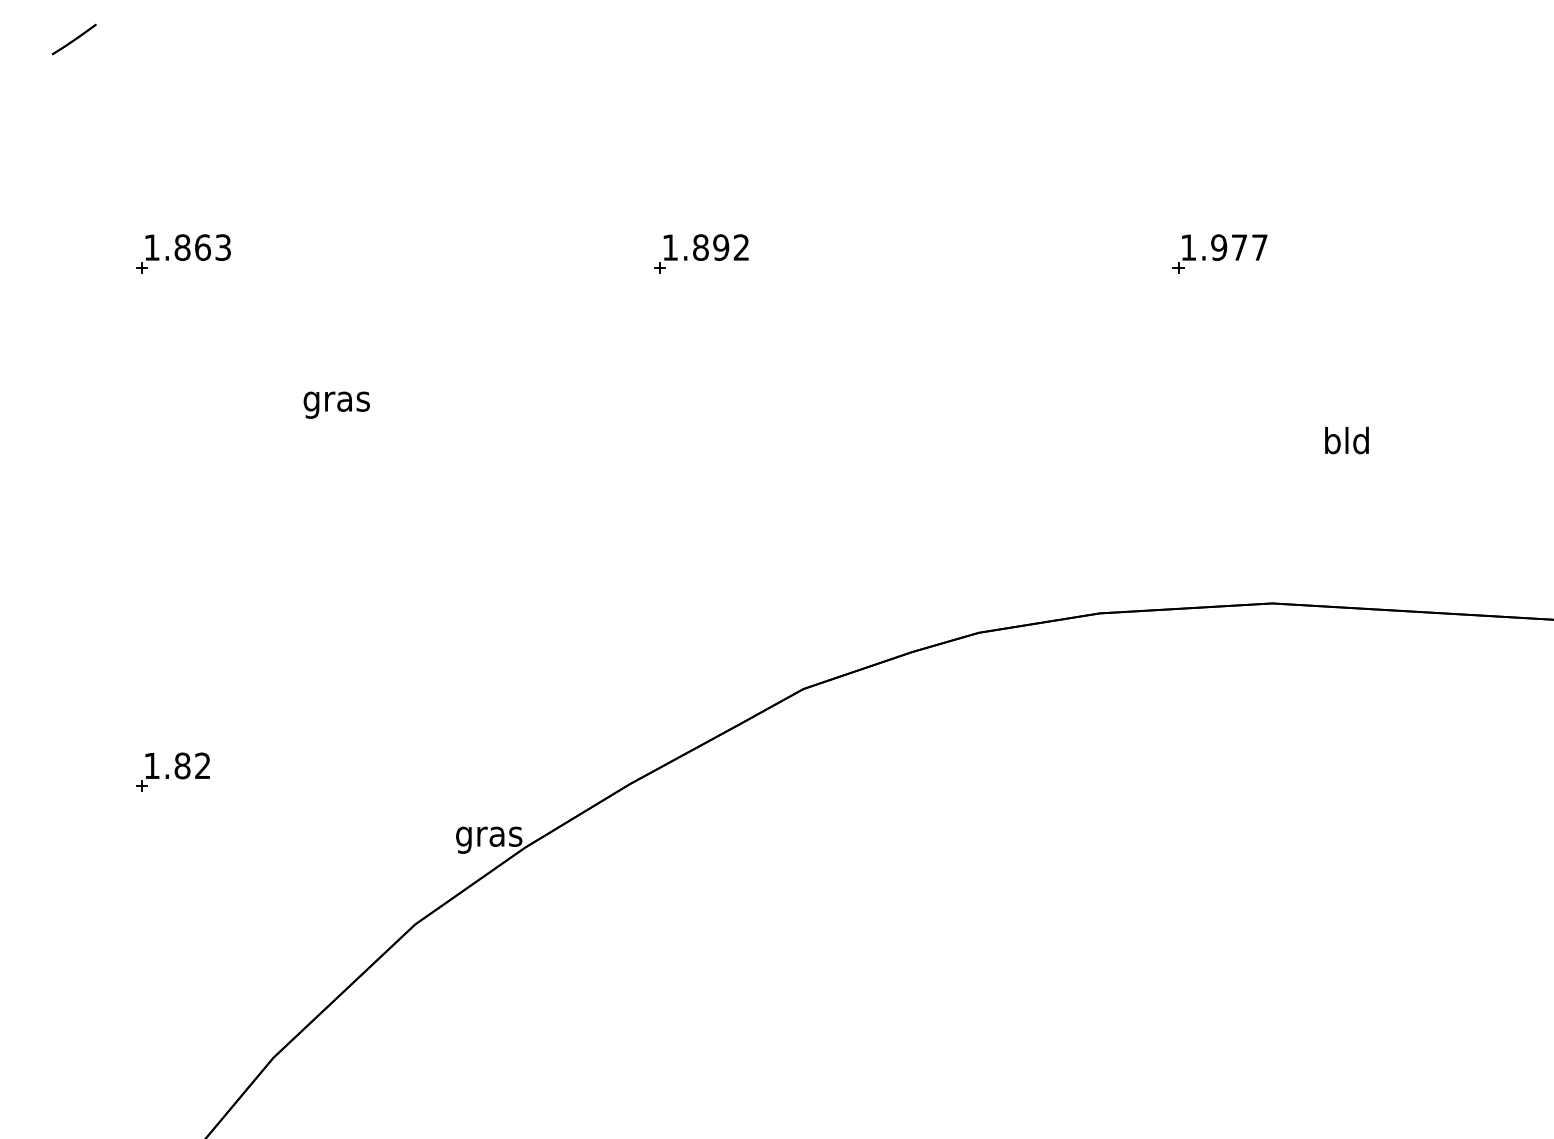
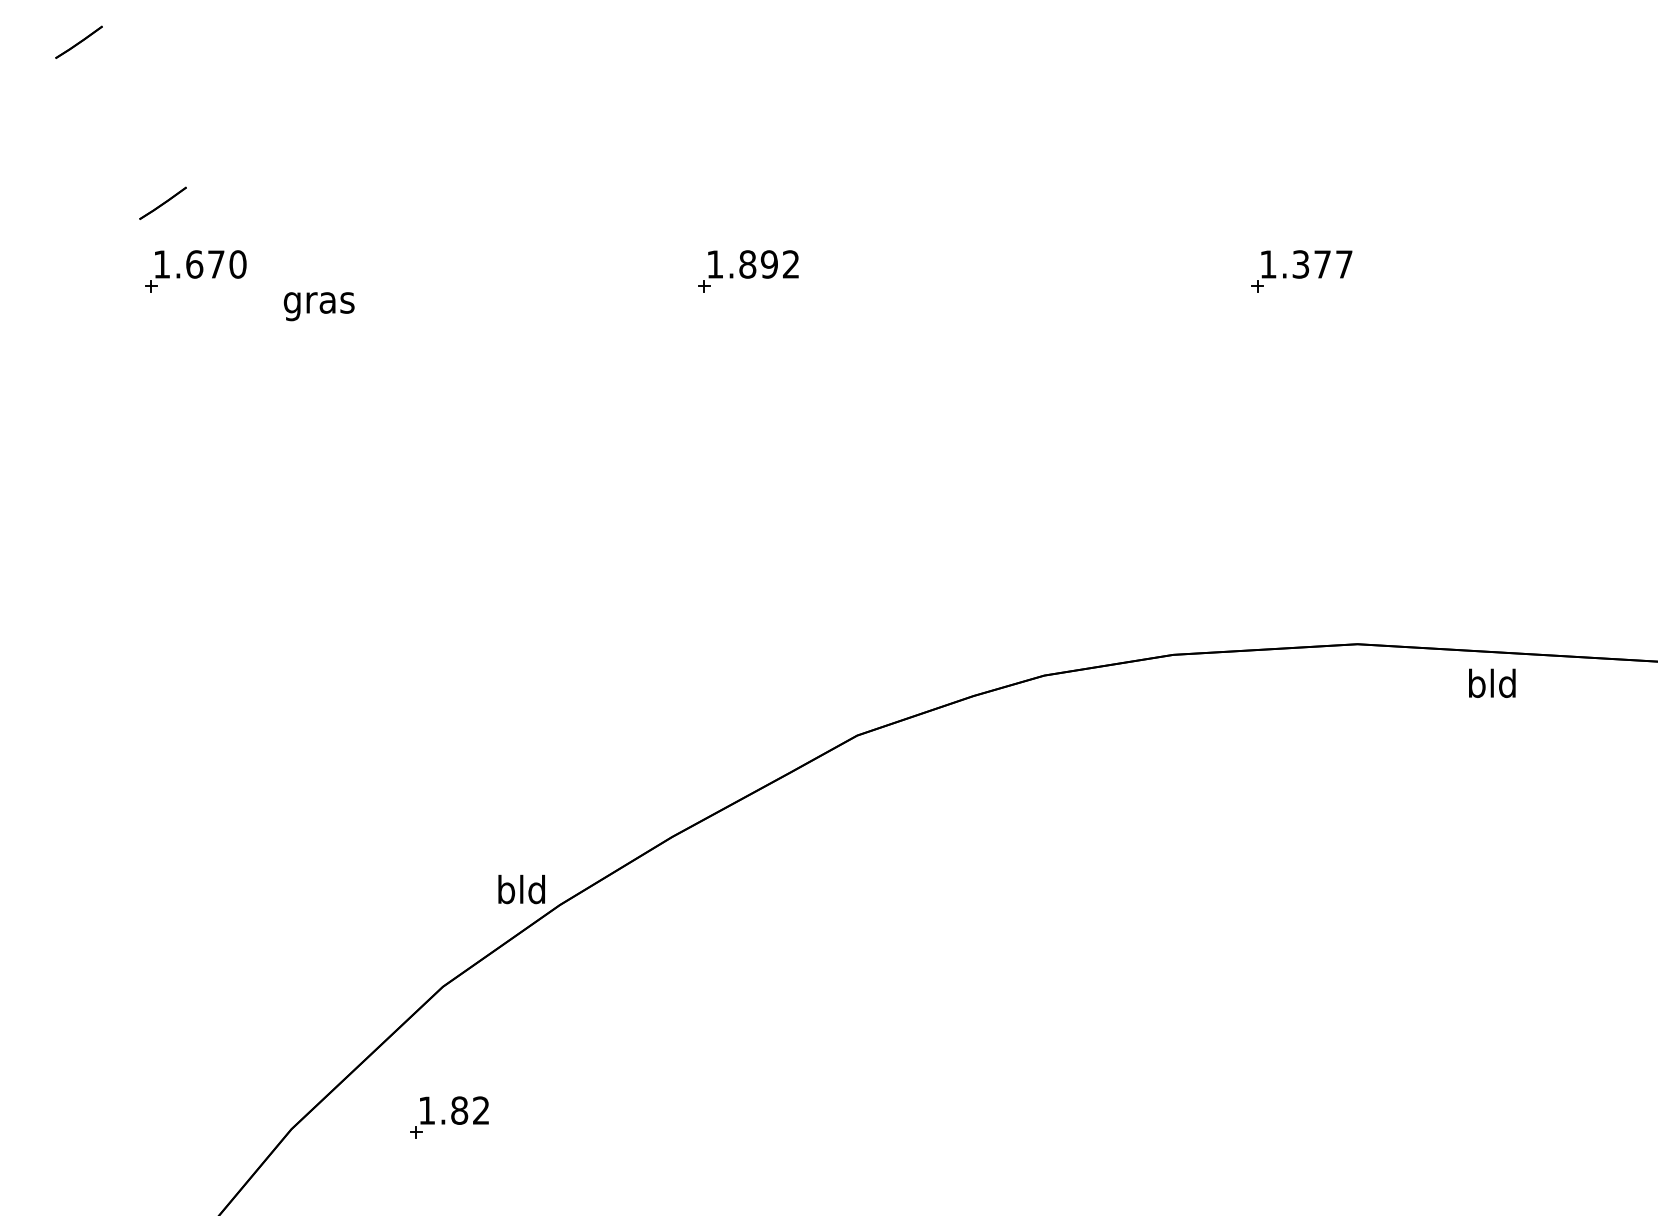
line: (153, 189) -> (163, 202), added
text: (203, 247) -> (216, 264), 1.863 -> 1.670
text: (1218, 247) -> (1300, 264), 1.977 -> 1.377
text: (336, 405) -> (318, 306), moved
text: (1347, 439) -> (1492, 682), moved
part: (173, 772) -> (449, 1117), moved
text: (488, 836) -> (521, 892), gras -> bld

